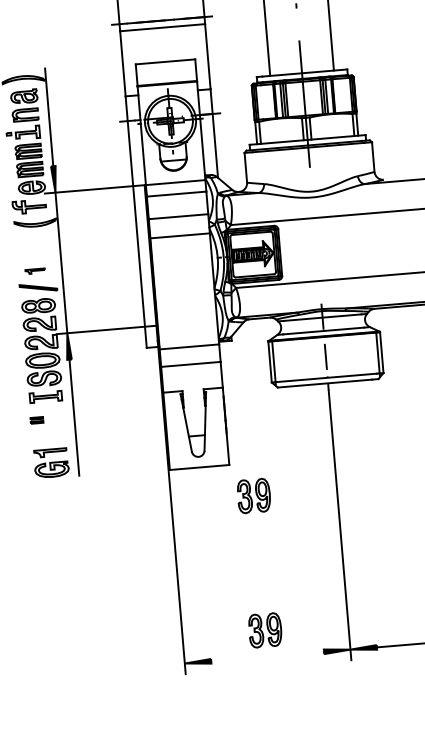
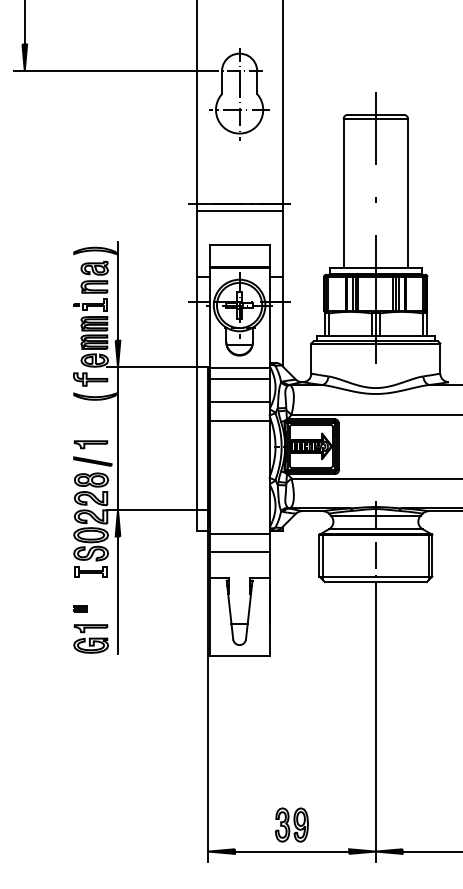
part: (34, 271) -> (90, 444), size x1.67
part: (37, 420) -> (80, 608), moved
part: (253, 495) -> (291, 688), removed
line: (267, 656) -> (291, 851), added

